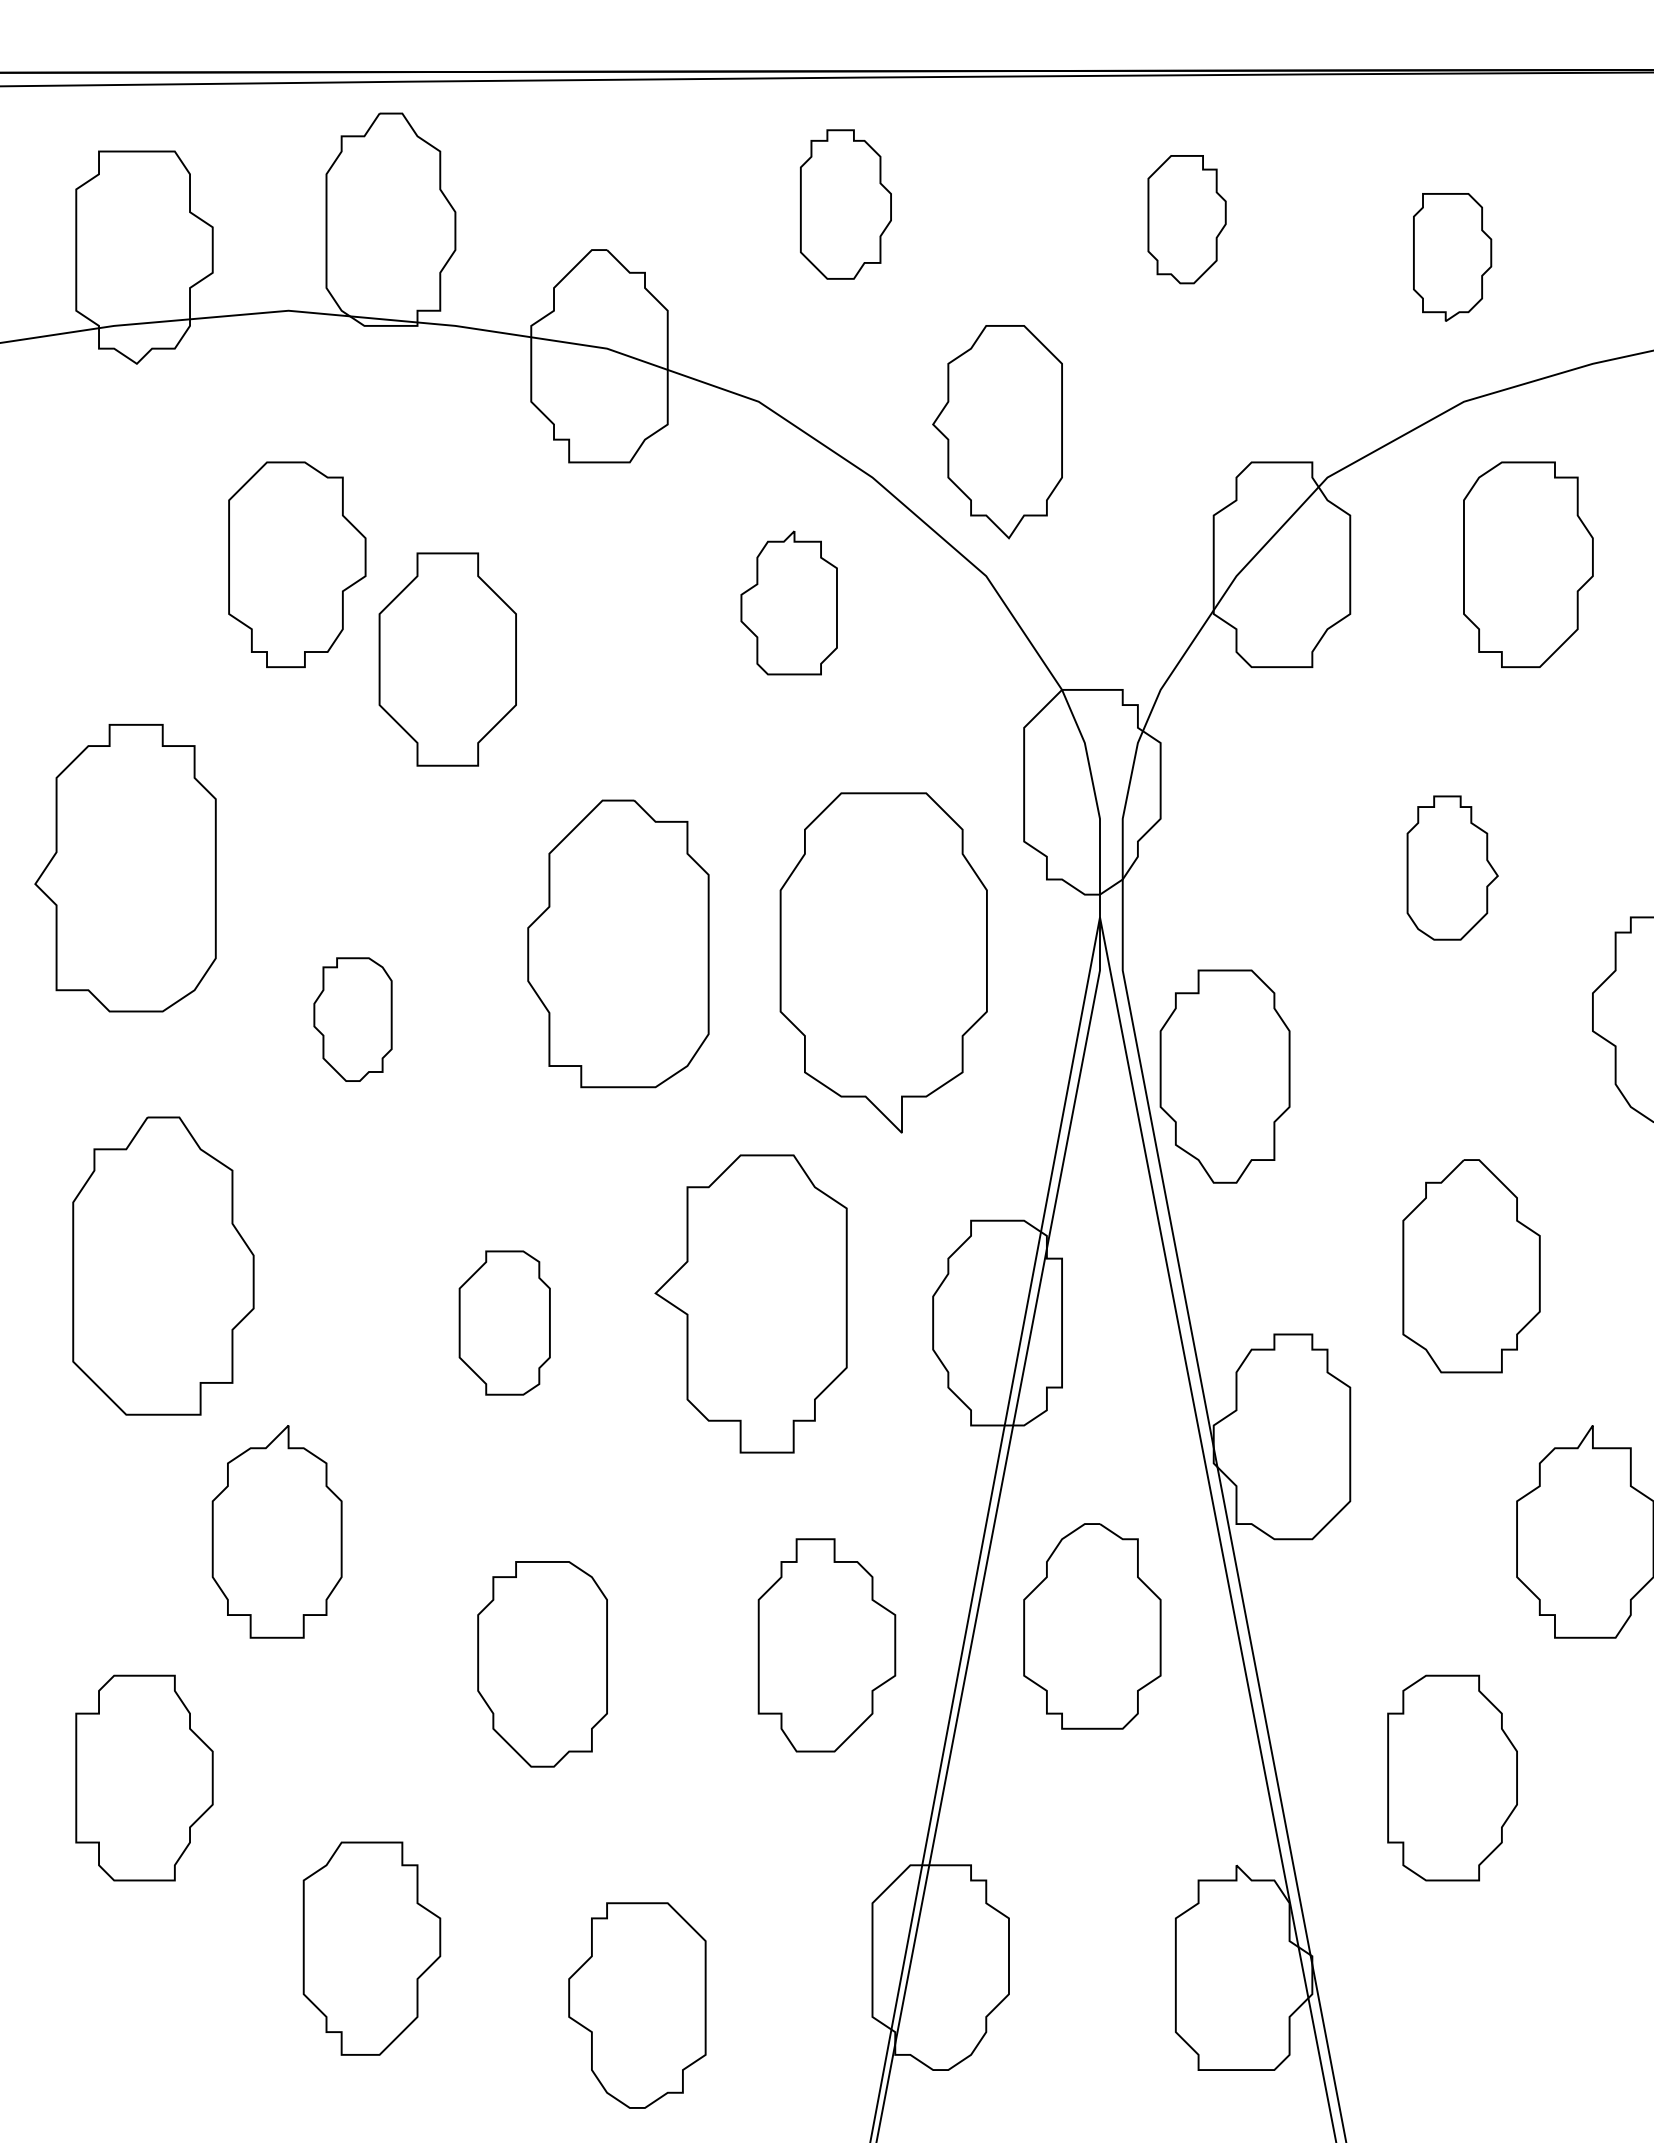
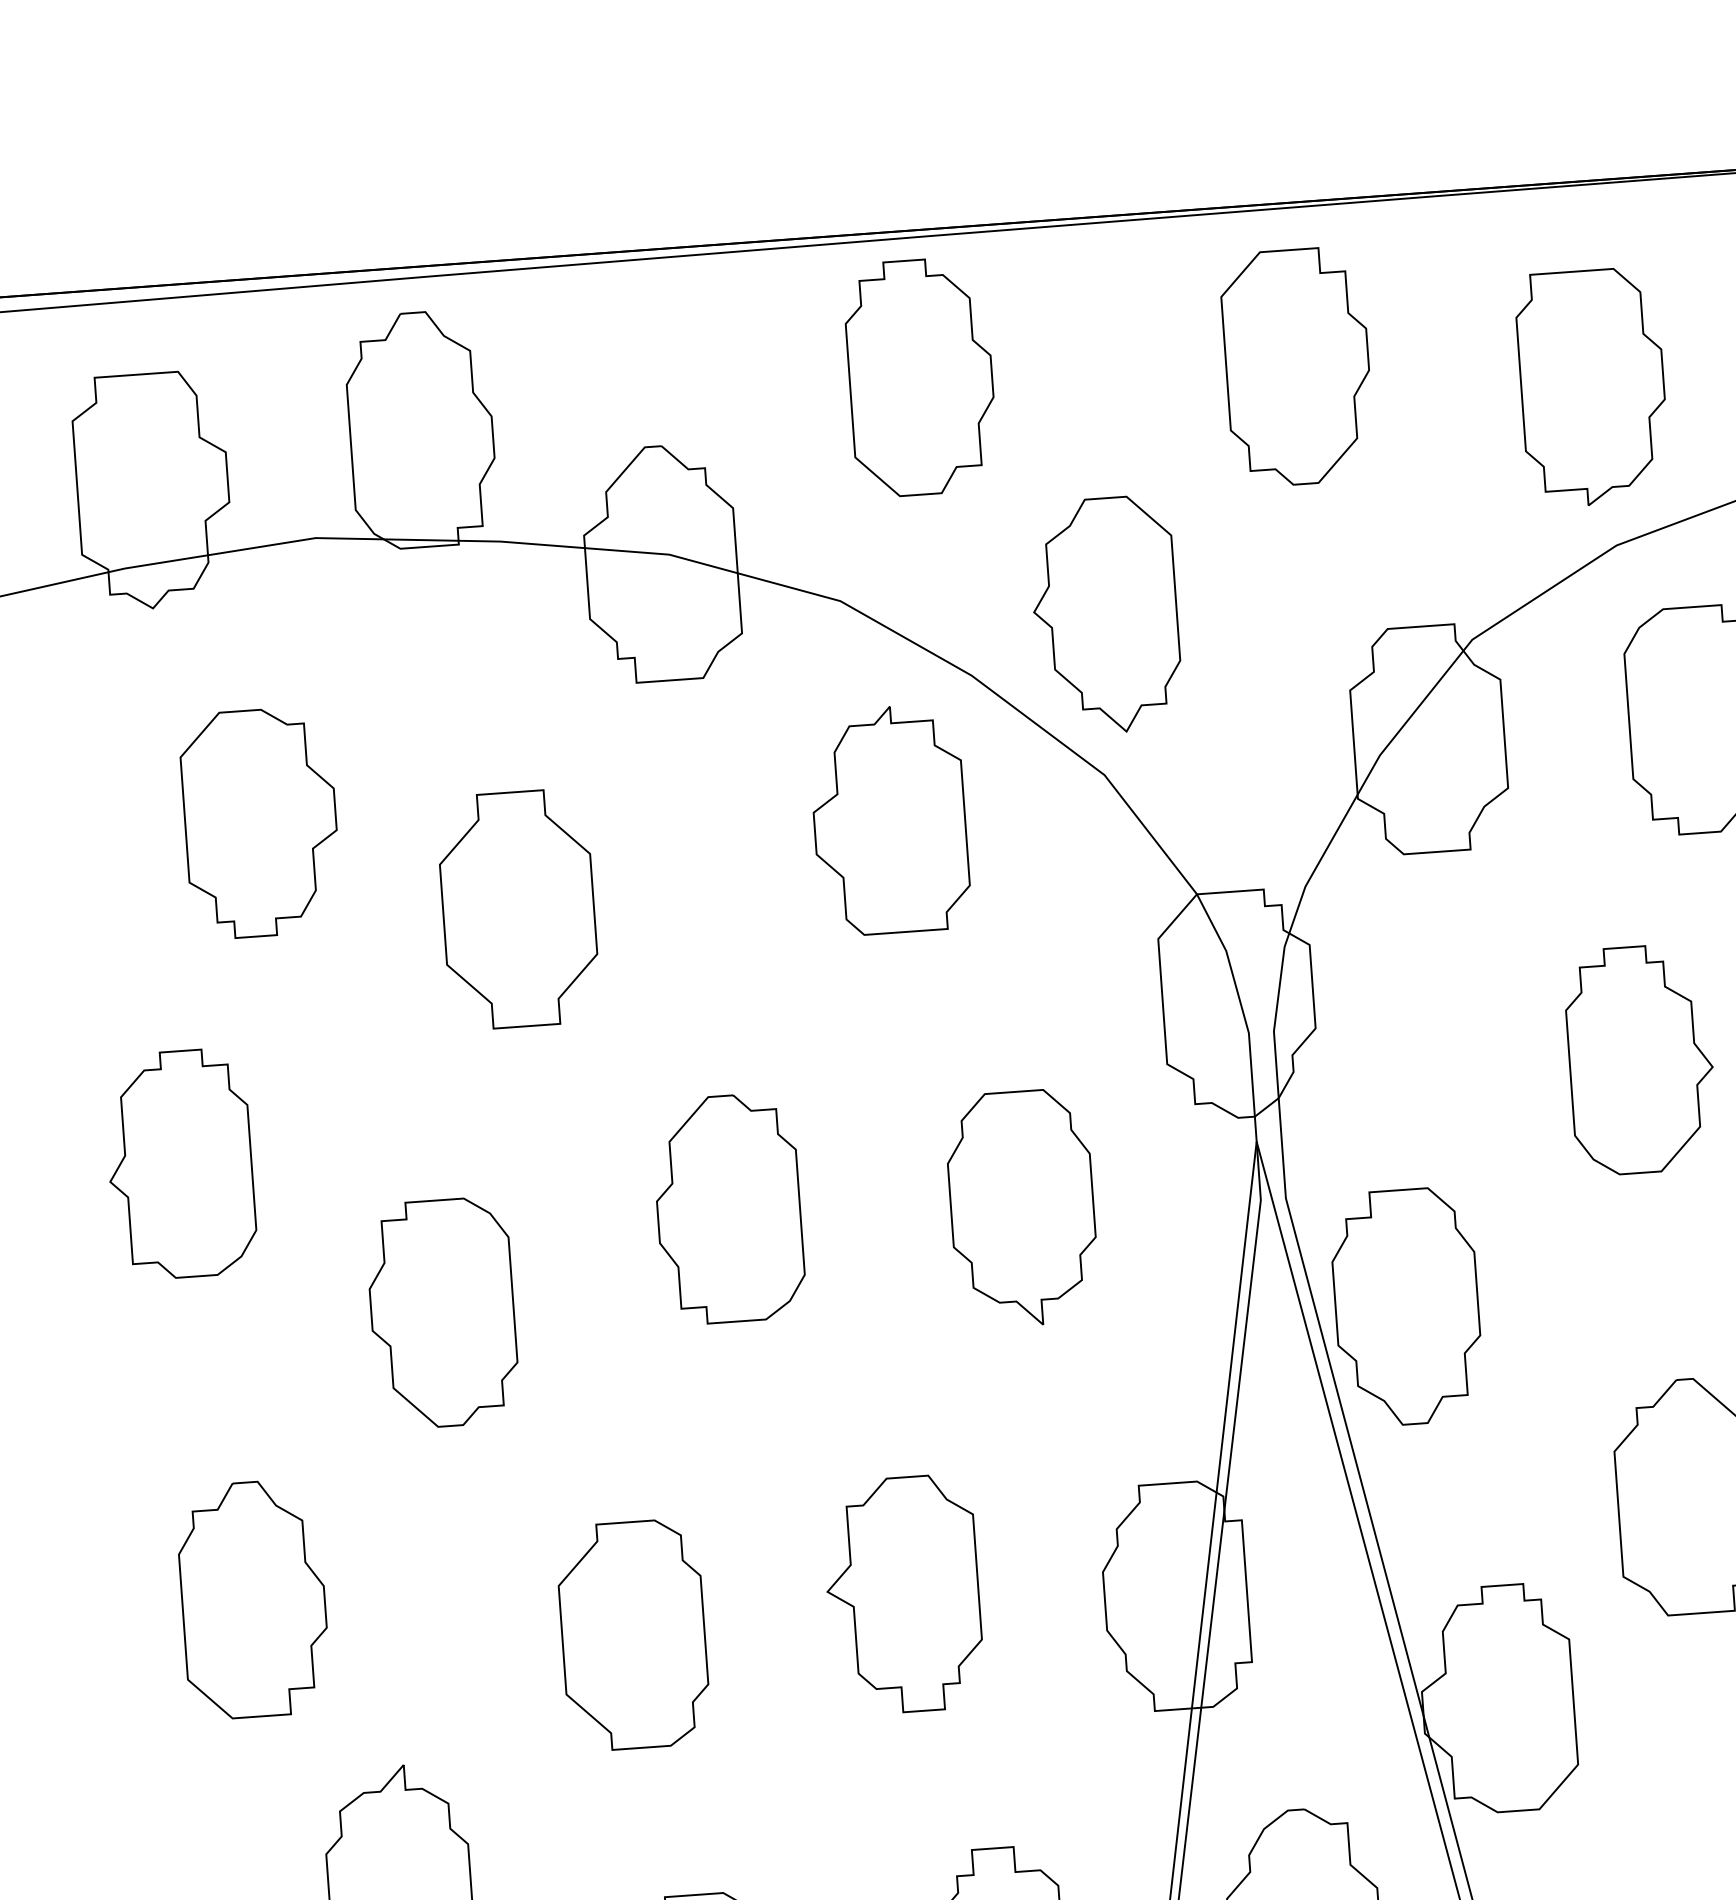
part: (845, 204) -> (920, 377), size x1.43
part: (1186, 219) -> (1296, 366), size x1.67
part: (1452, 257) -> (1592, 387), size x1.67
part: (297, 564) -> (260, 822), moved
part: (789, 602) -> (890, 819), size x1.43
part: (125, 867) -> (180, 1163), size x0.71
part: (1452, 867) -> (1640, 1058), size x1.43
part: (618, 943) -> (728, 1208), size x0.71
part: (883, 962) -> (1021, 1208), size x0.62
part: (352, 1019) -> (442, 1313), size x1.67
part: (163, 1266) -> (253, 1599), size x0.71
part: (750, 1304) -> (902, 1595), size x0.71
part: (504, 1322) -> (633, 1634), size x1.43

